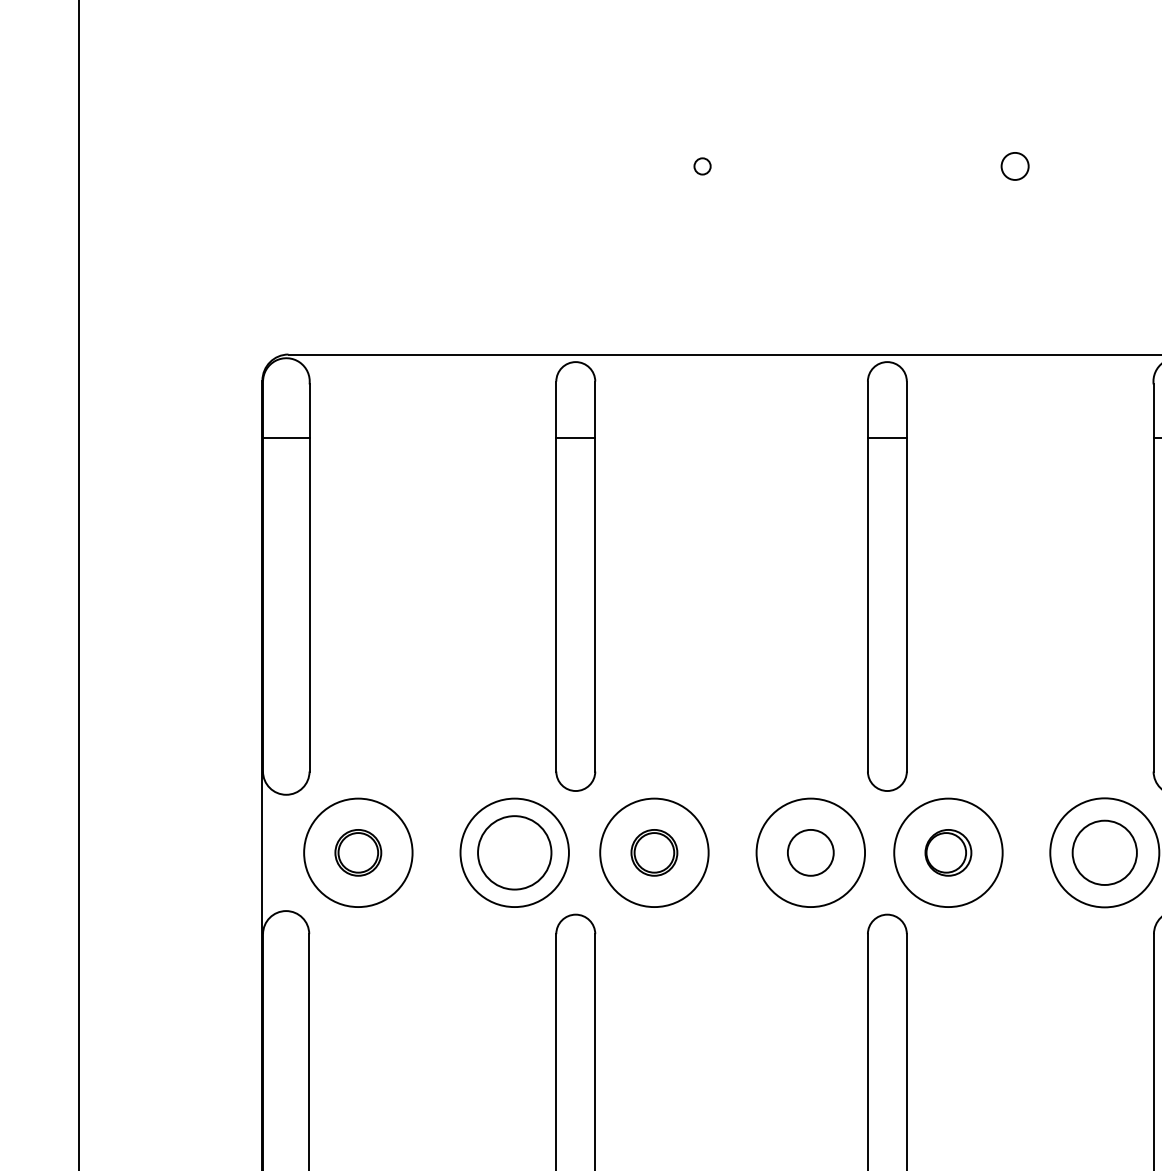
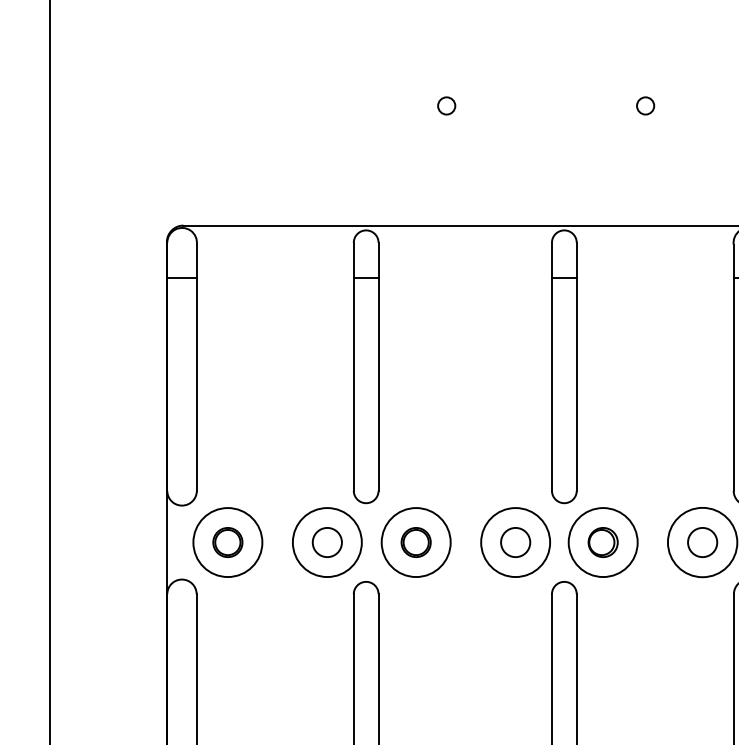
circle: (702, 165) -> (446, 105), size x1.67
circle: (513, 852) -> (326, 542), size x0.62
circle: (1104, 852) -> (702, 542), size x0.71

